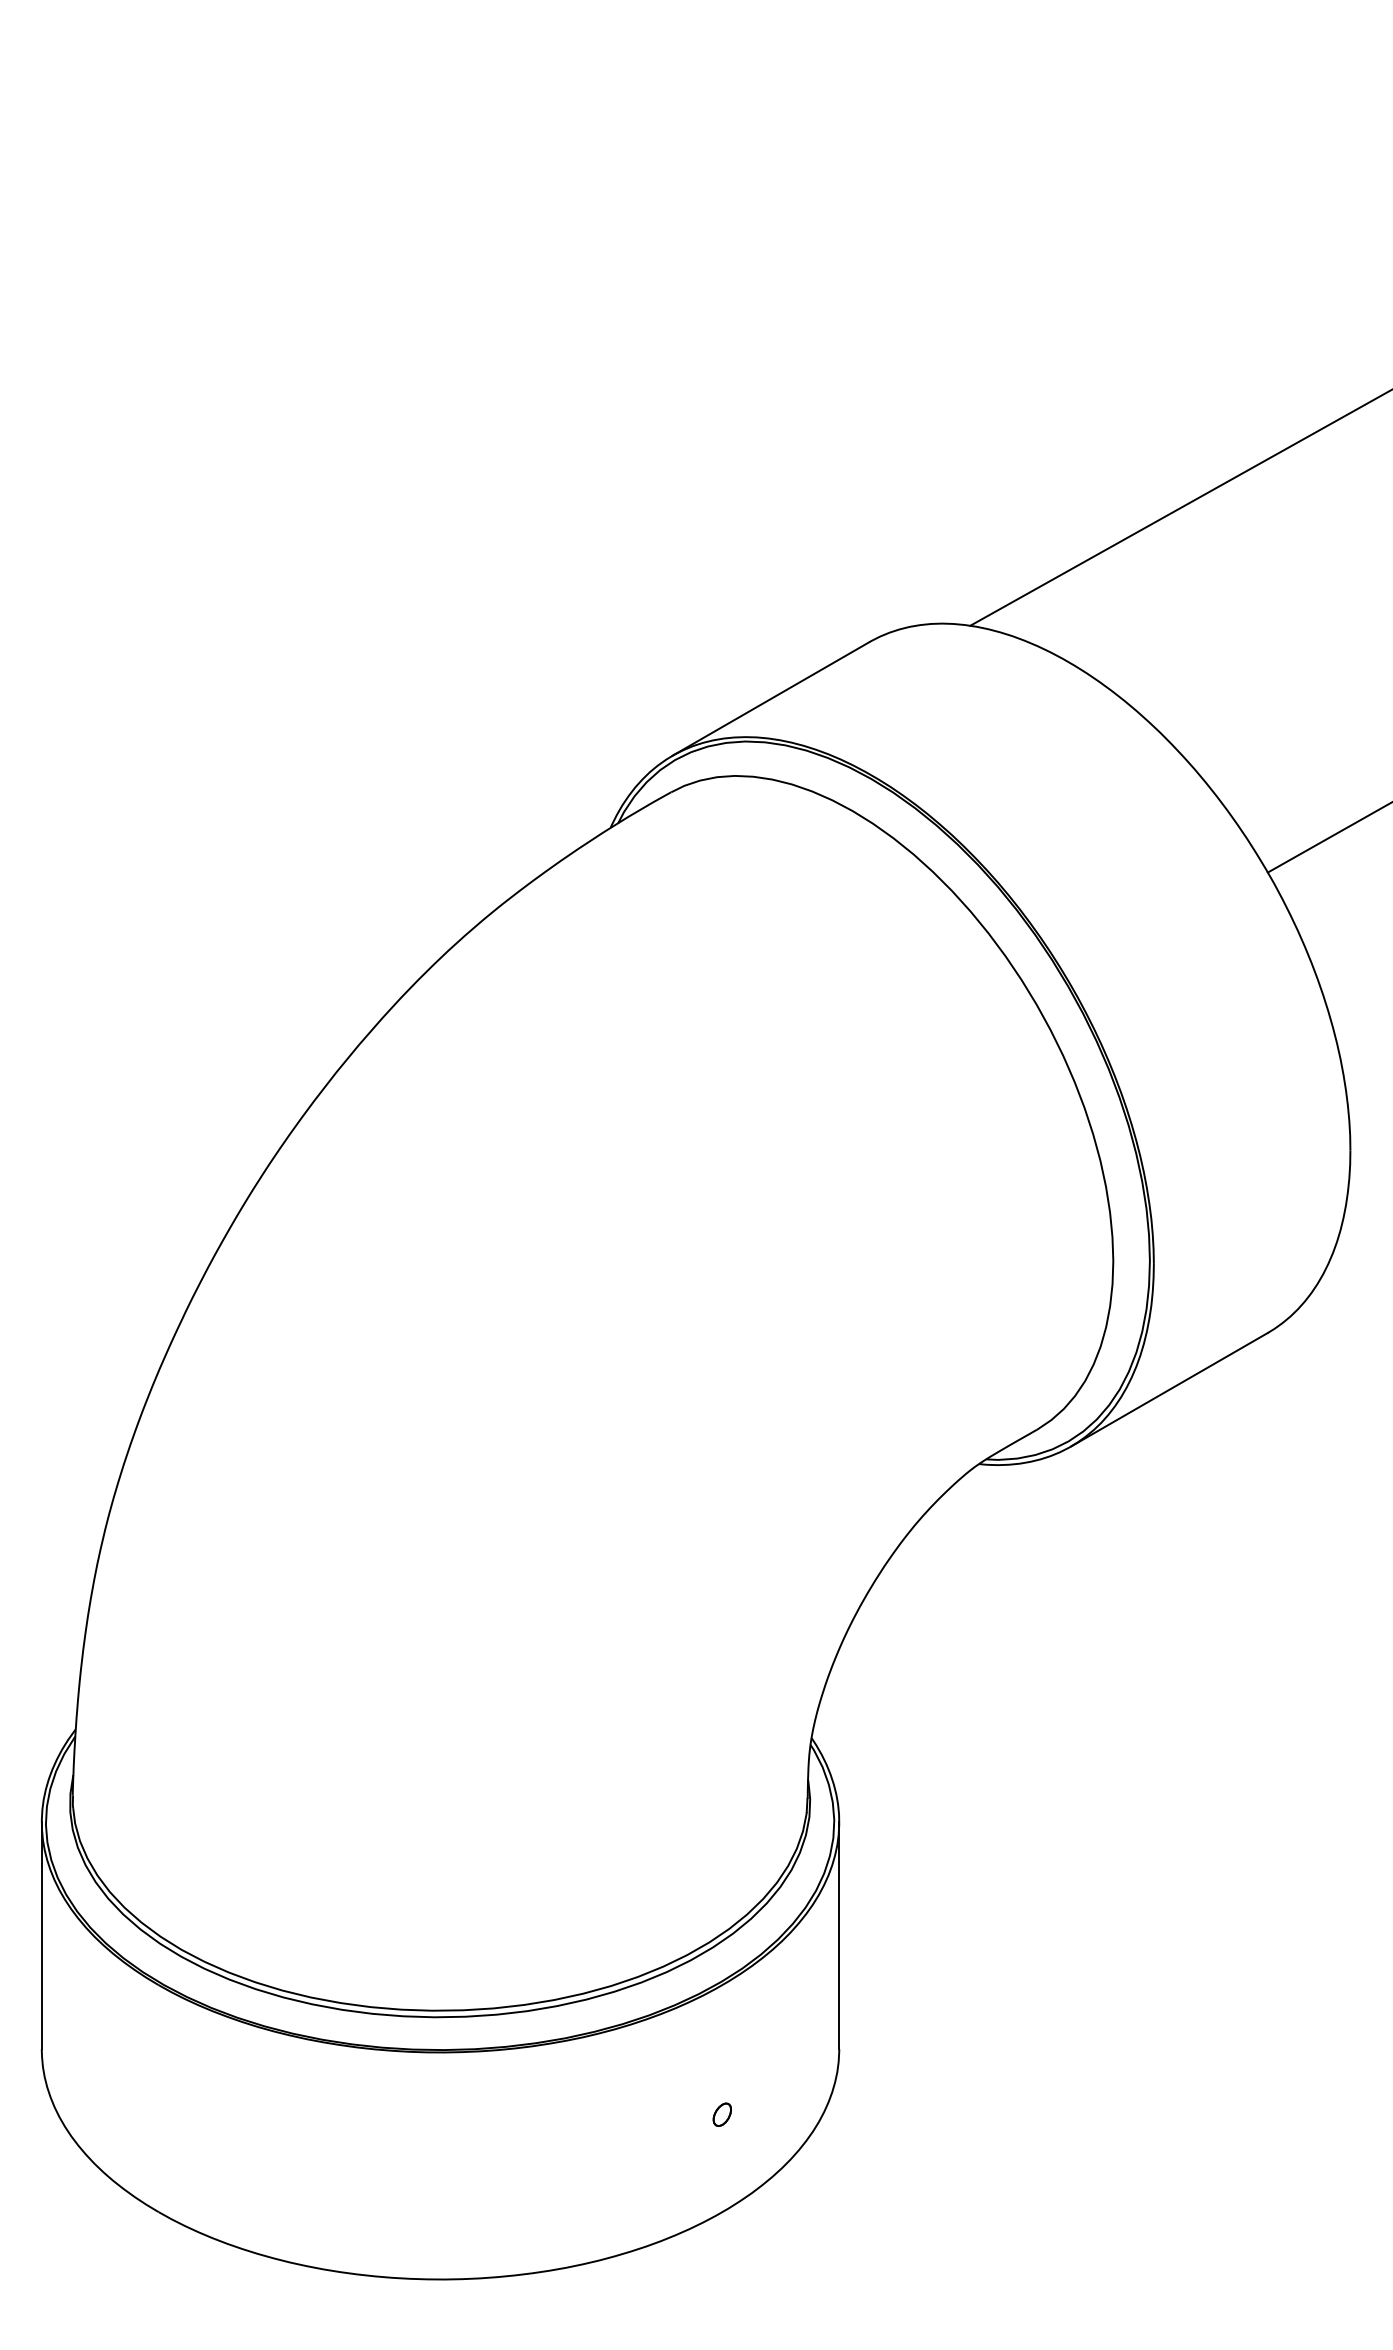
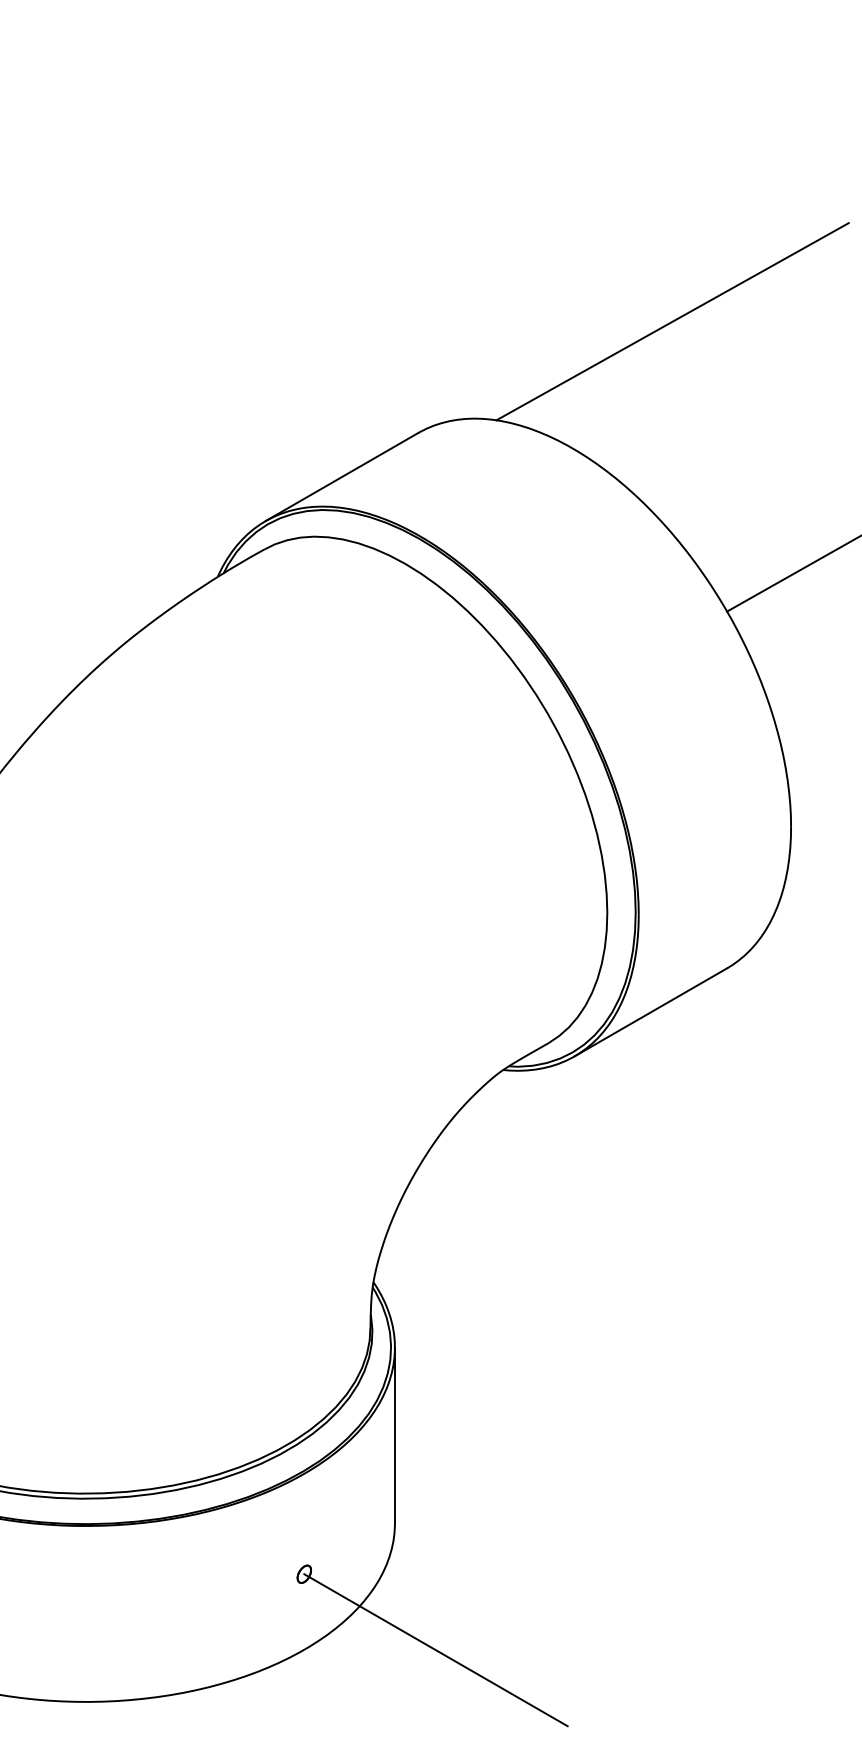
line: (892, 2212) -> (436, 1650), added

